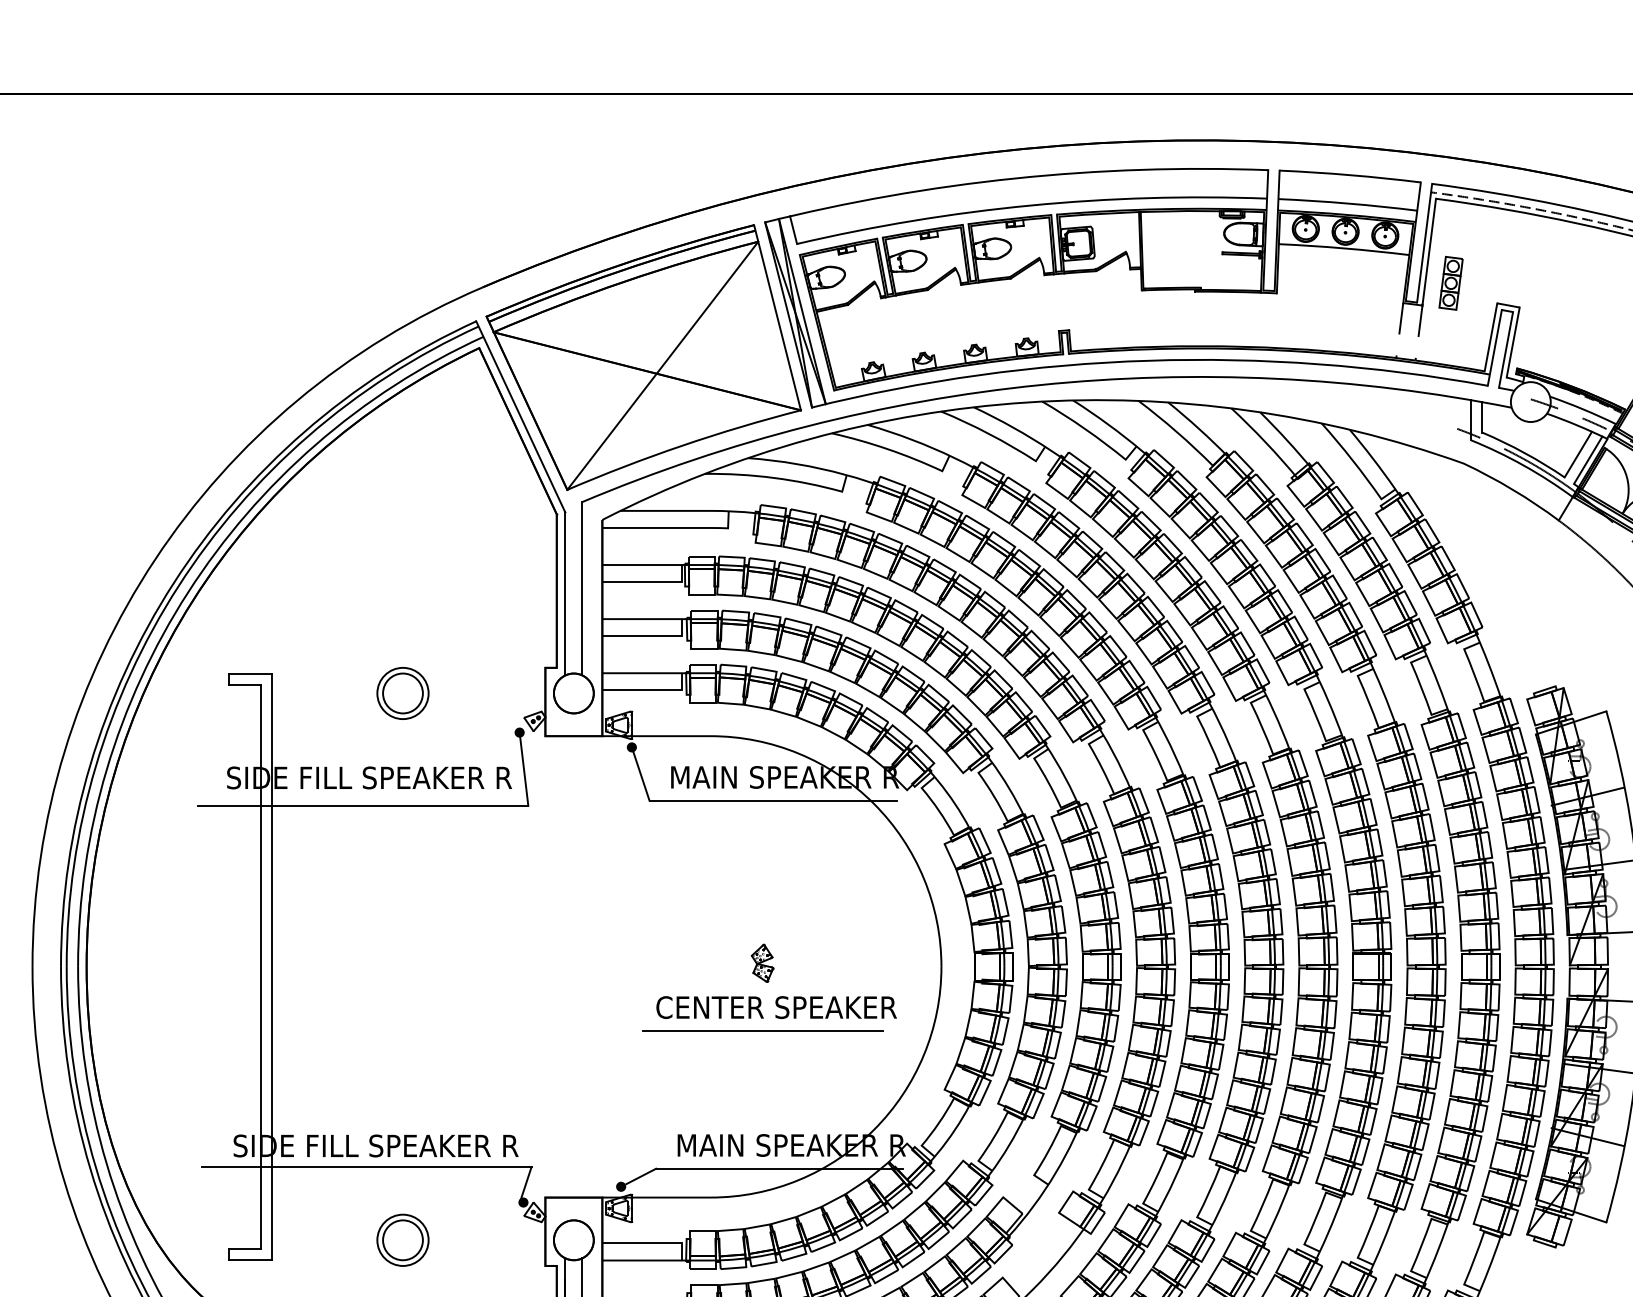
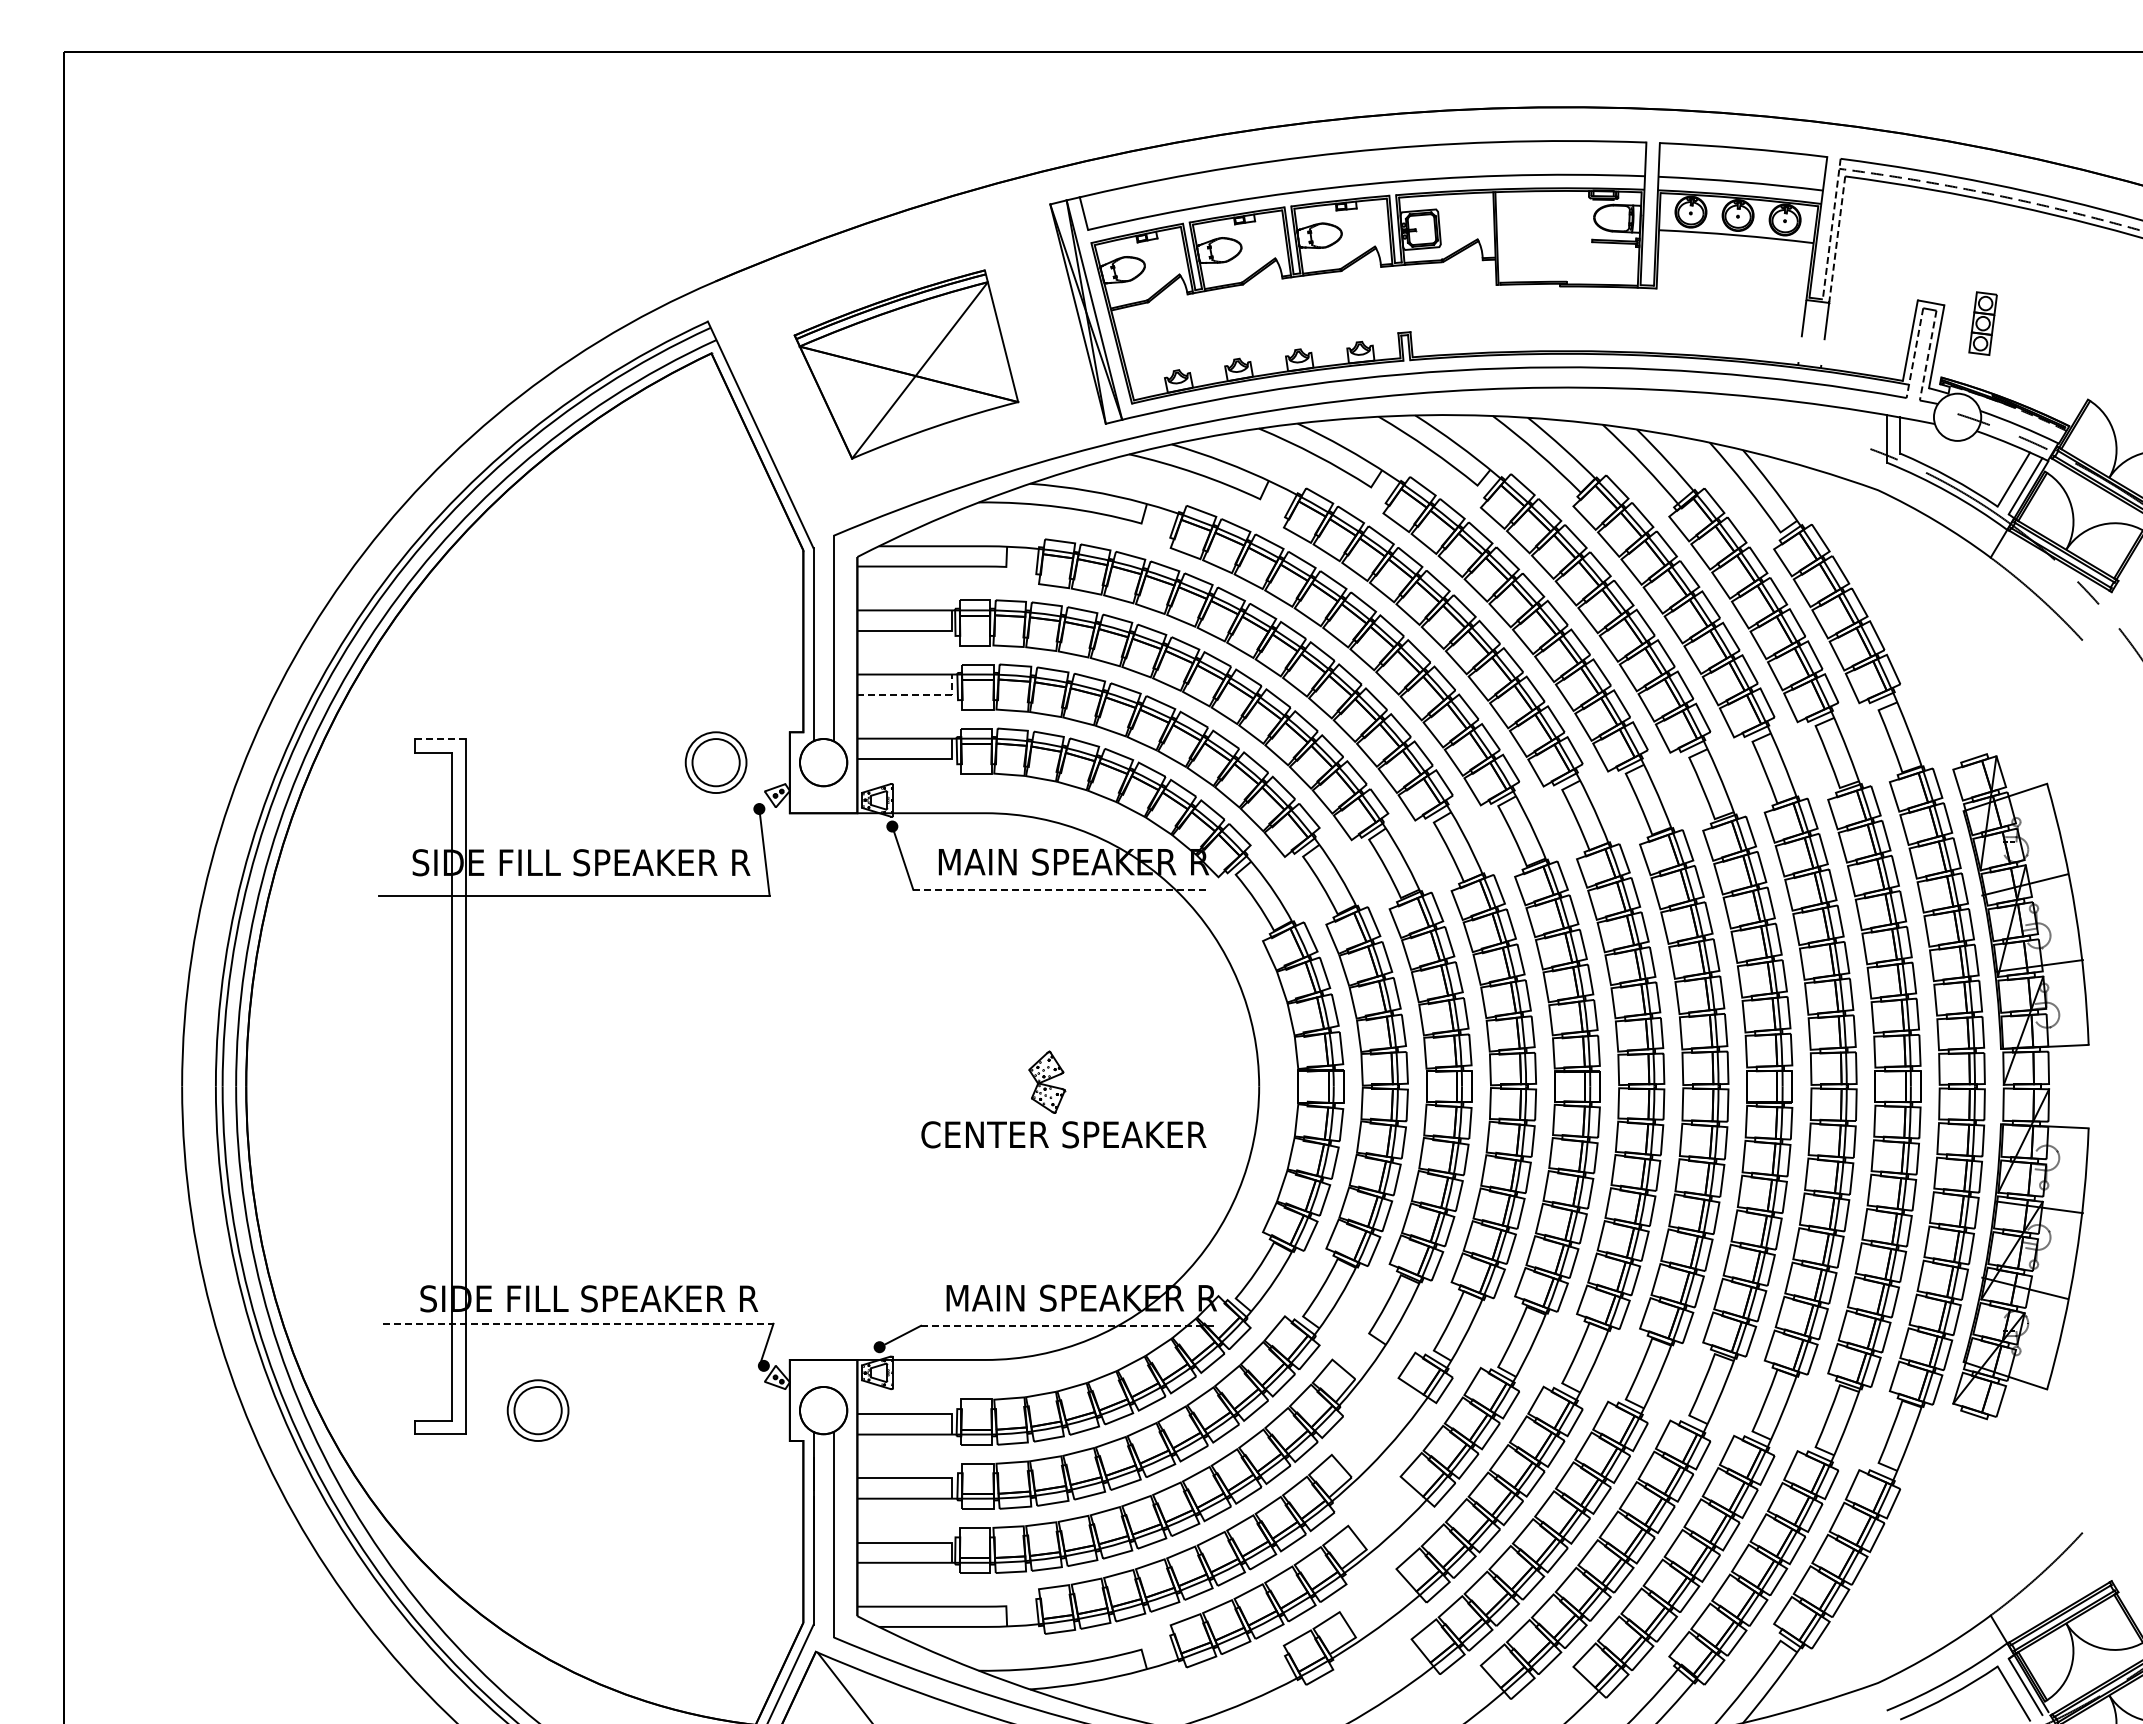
line: (1424, 243) -> (1831, 229), solid -> dashed
line: (1429, 252) -> (1837, 239), solid -> dashed
part: (1450, 283) -> (1982, 323), moved
line: (1494, 348) -> (1914, 353), solid -> dashed
line: (1506, 349) -> (1928, 355), solid -> dashed
part: (643, 357) -> (906, 364), size x0.6
line: (652, 635) -> (916, 694), solid -> dashed
line: (251, 673) -> (441, 739), solid -> dashed
part: (402, 693) -> (715, 762), moved
line: (773, 800) -> (1060, 889), solid -> dashed
part: (762, 963) -> (1047, 1082), size x1.4
line: (762, 1030) -> (1047, 1162), removed
line: (367, 1166) -> (578, 1323), solid -> dashed
line: (779, 1168) -> (1067, 1325), solid -> dashed
part: (402, 1240) -> (537, 1410), moved

